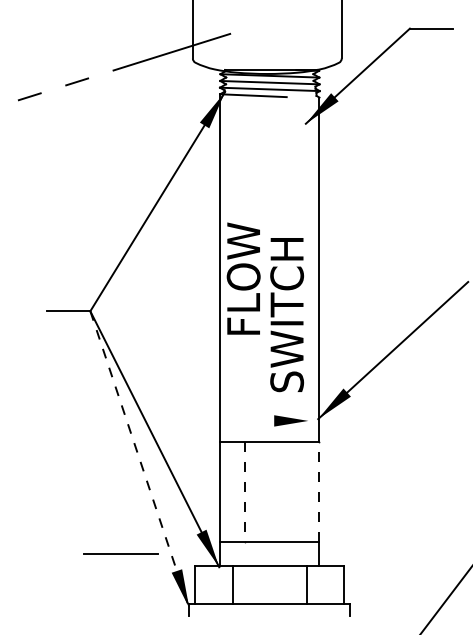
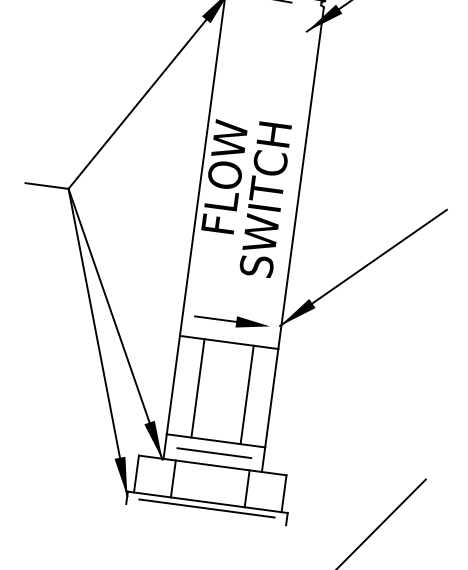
text: (286, 315) -> (264, 200), moved
line: (253, 420) -> (215, 318), added
line: (139, 459) -> (97, 342), dashed -> solid
line: (245, 491) -> (198, 388), dashed -> solid
line: (294, 491) -> (247, 394), added
line: (319, 491) -> (271, 397), dashed -> solid
line: (120, 553) -> (214, 452), moved
line: (269, 609) -> (206, 508), added

